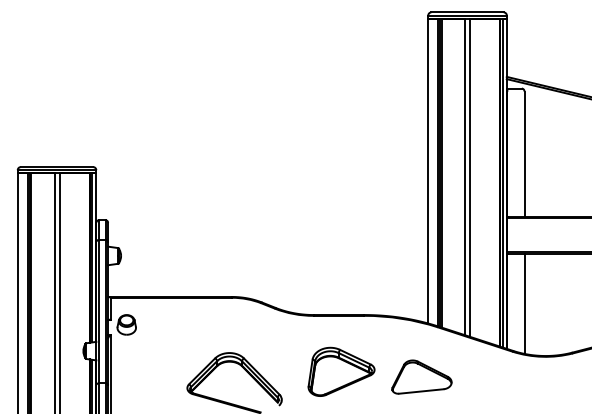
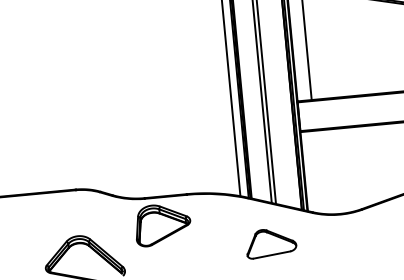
line: (524, 303) -> (318, 172), removed
part: (341, 371) -> (162, 224), moved
part: (421, 376) -> (270, 242), moved

